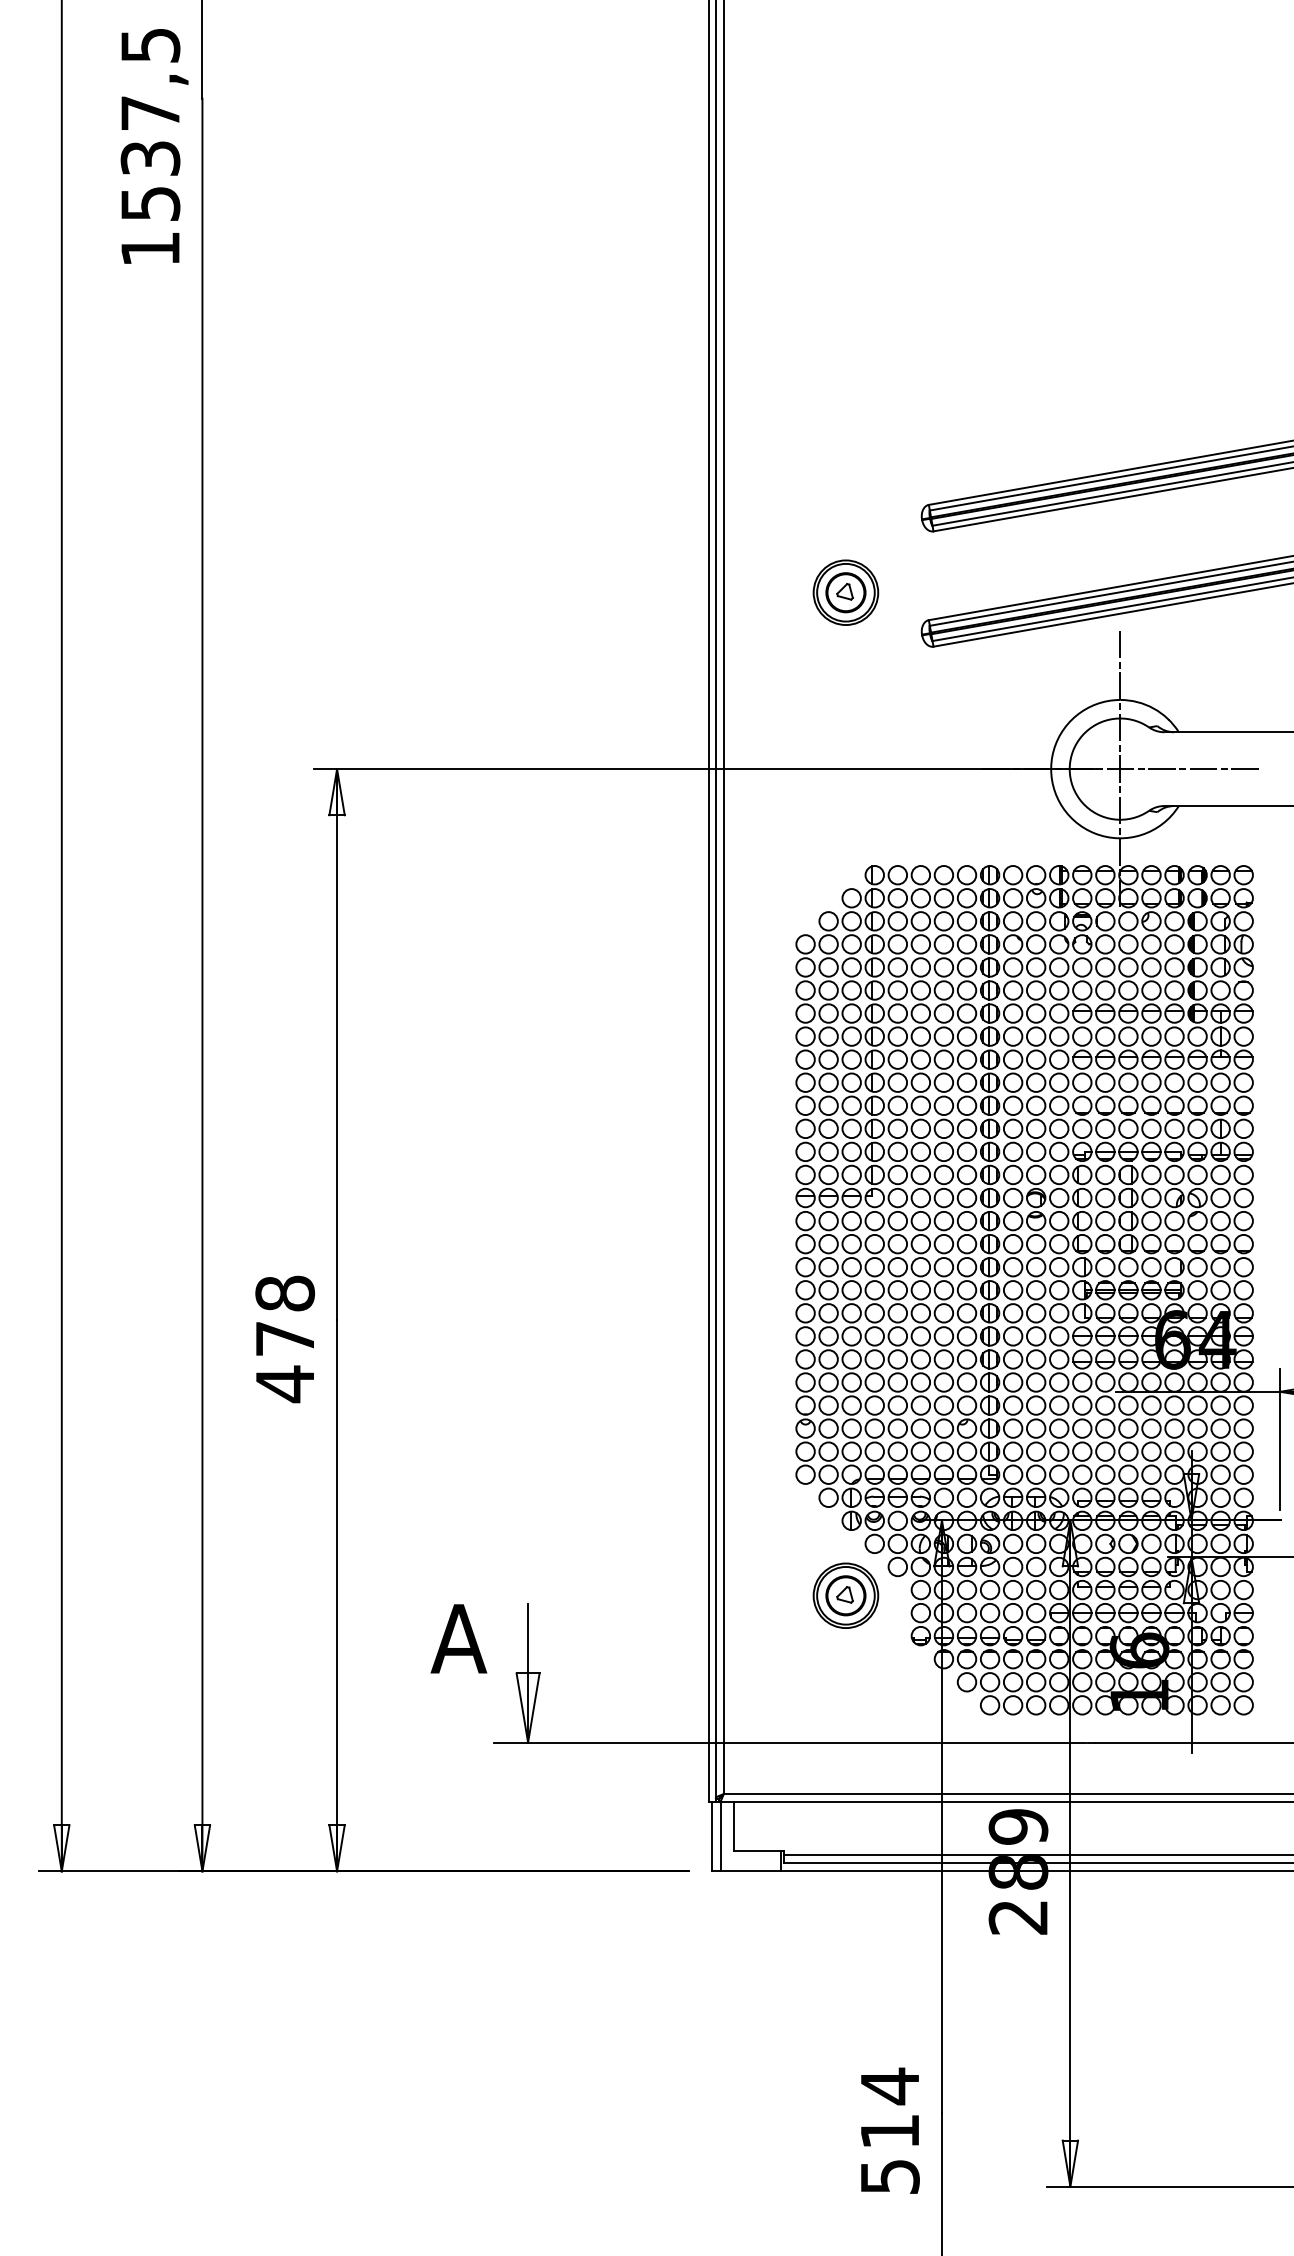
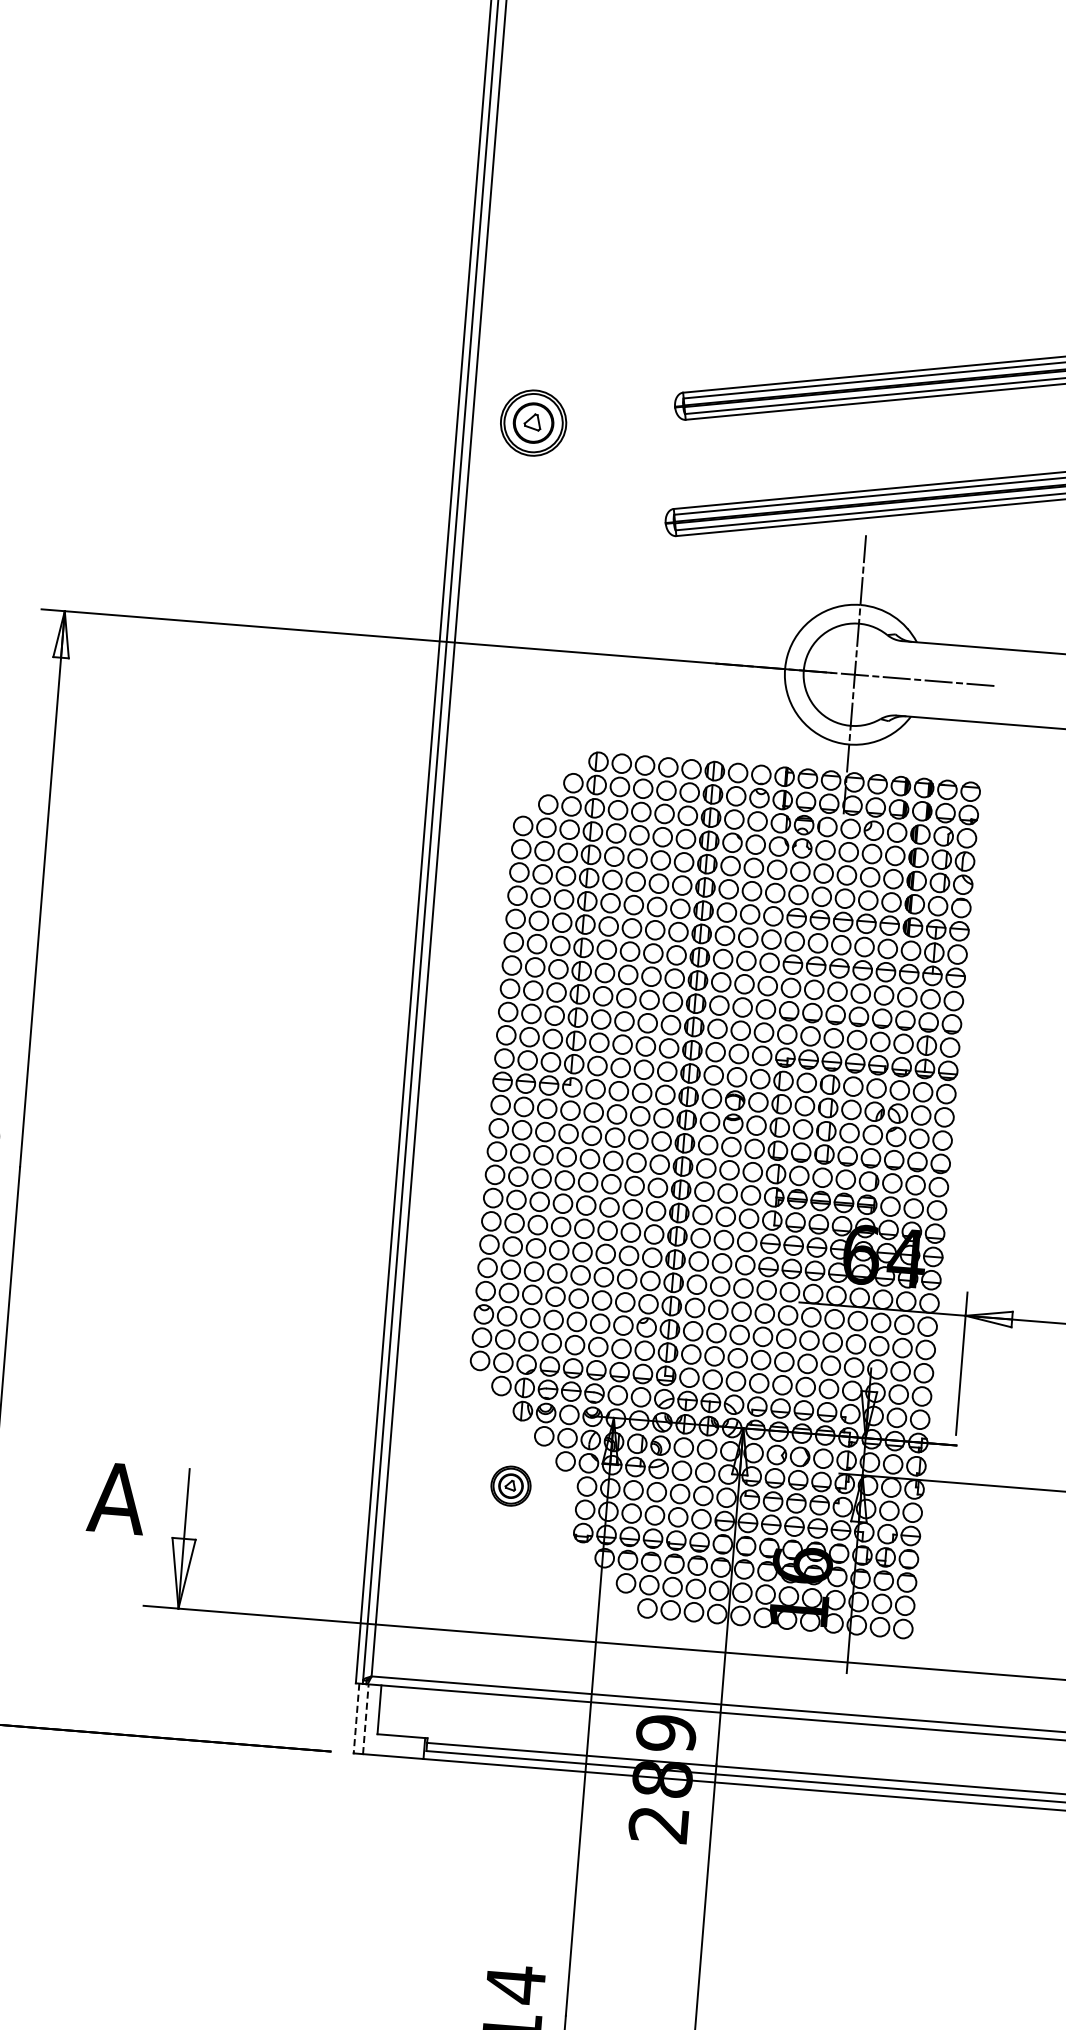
part: (845, 592) -> (533, 422), moved
part: (845, 1595) -> (510, 1485), size x0.6
line: (712, 1836) -> (356, 1718), solid -> dashed
line: (721, 1836) -> (365, 1718), solid -> dashed

